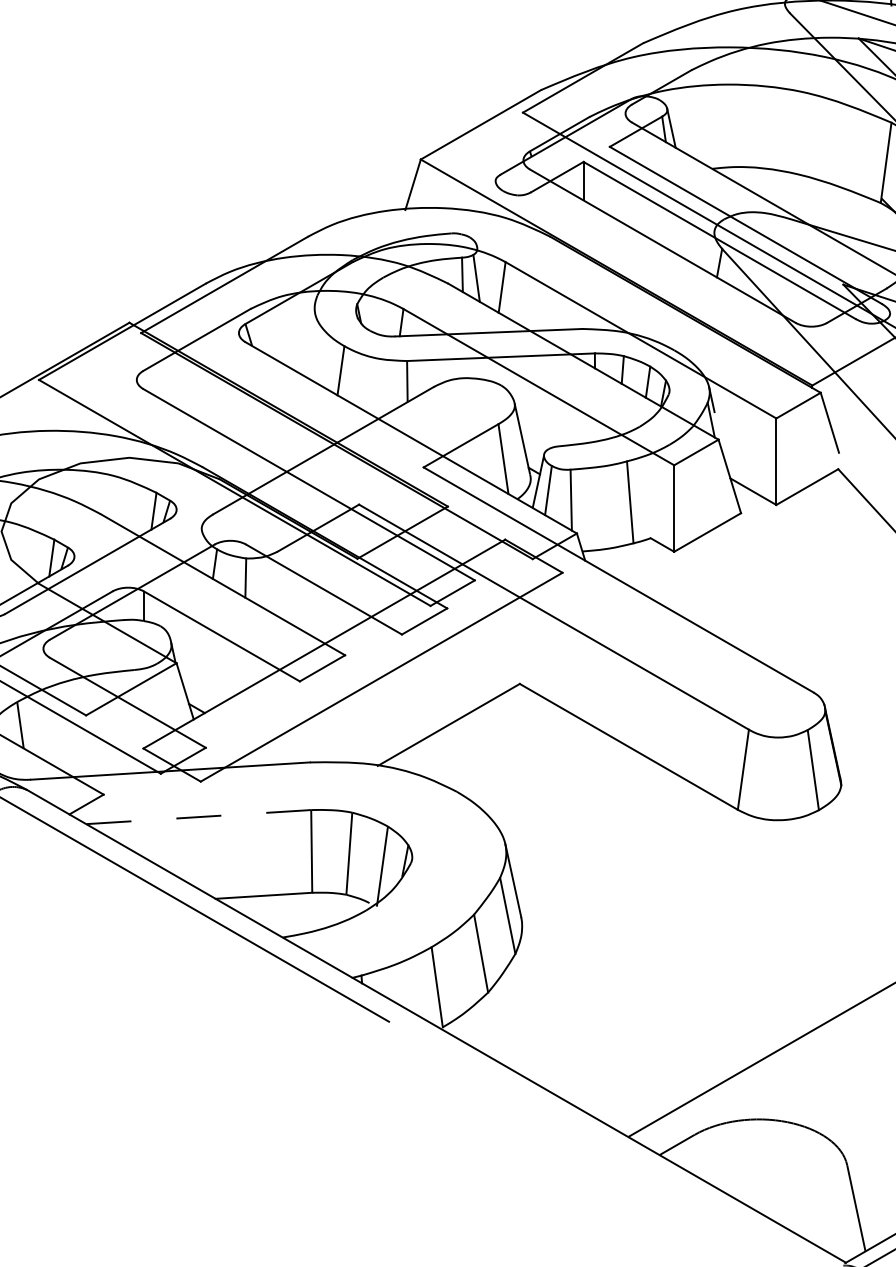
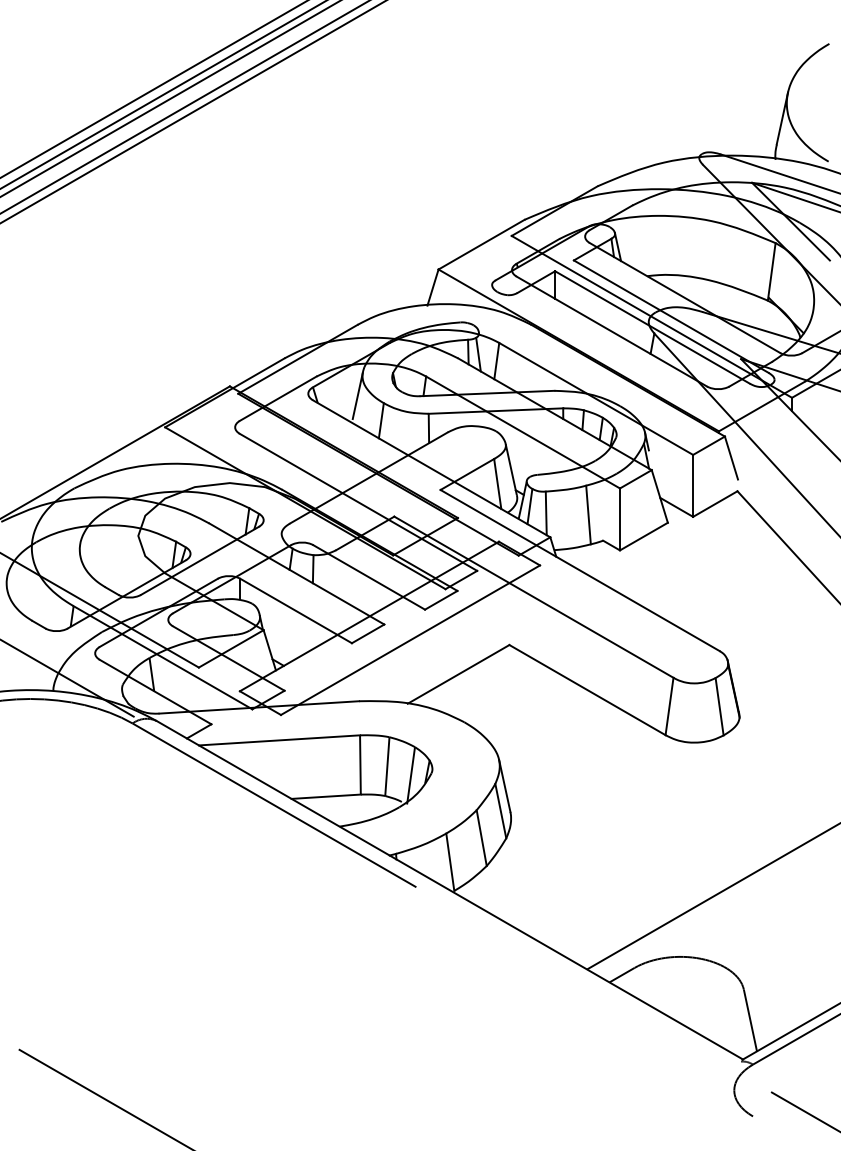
line: (307, 336) -> (357, 396), added
line: (198, 817) -> (279, 740), dashed -> solid

